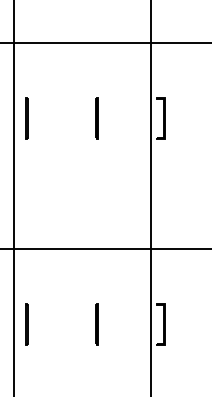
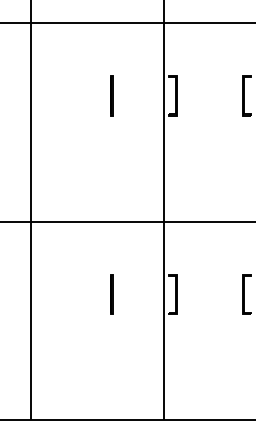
line: (26, 118) -> (43, 95), removed
line: (26, 324) -> (43, 294), removed

